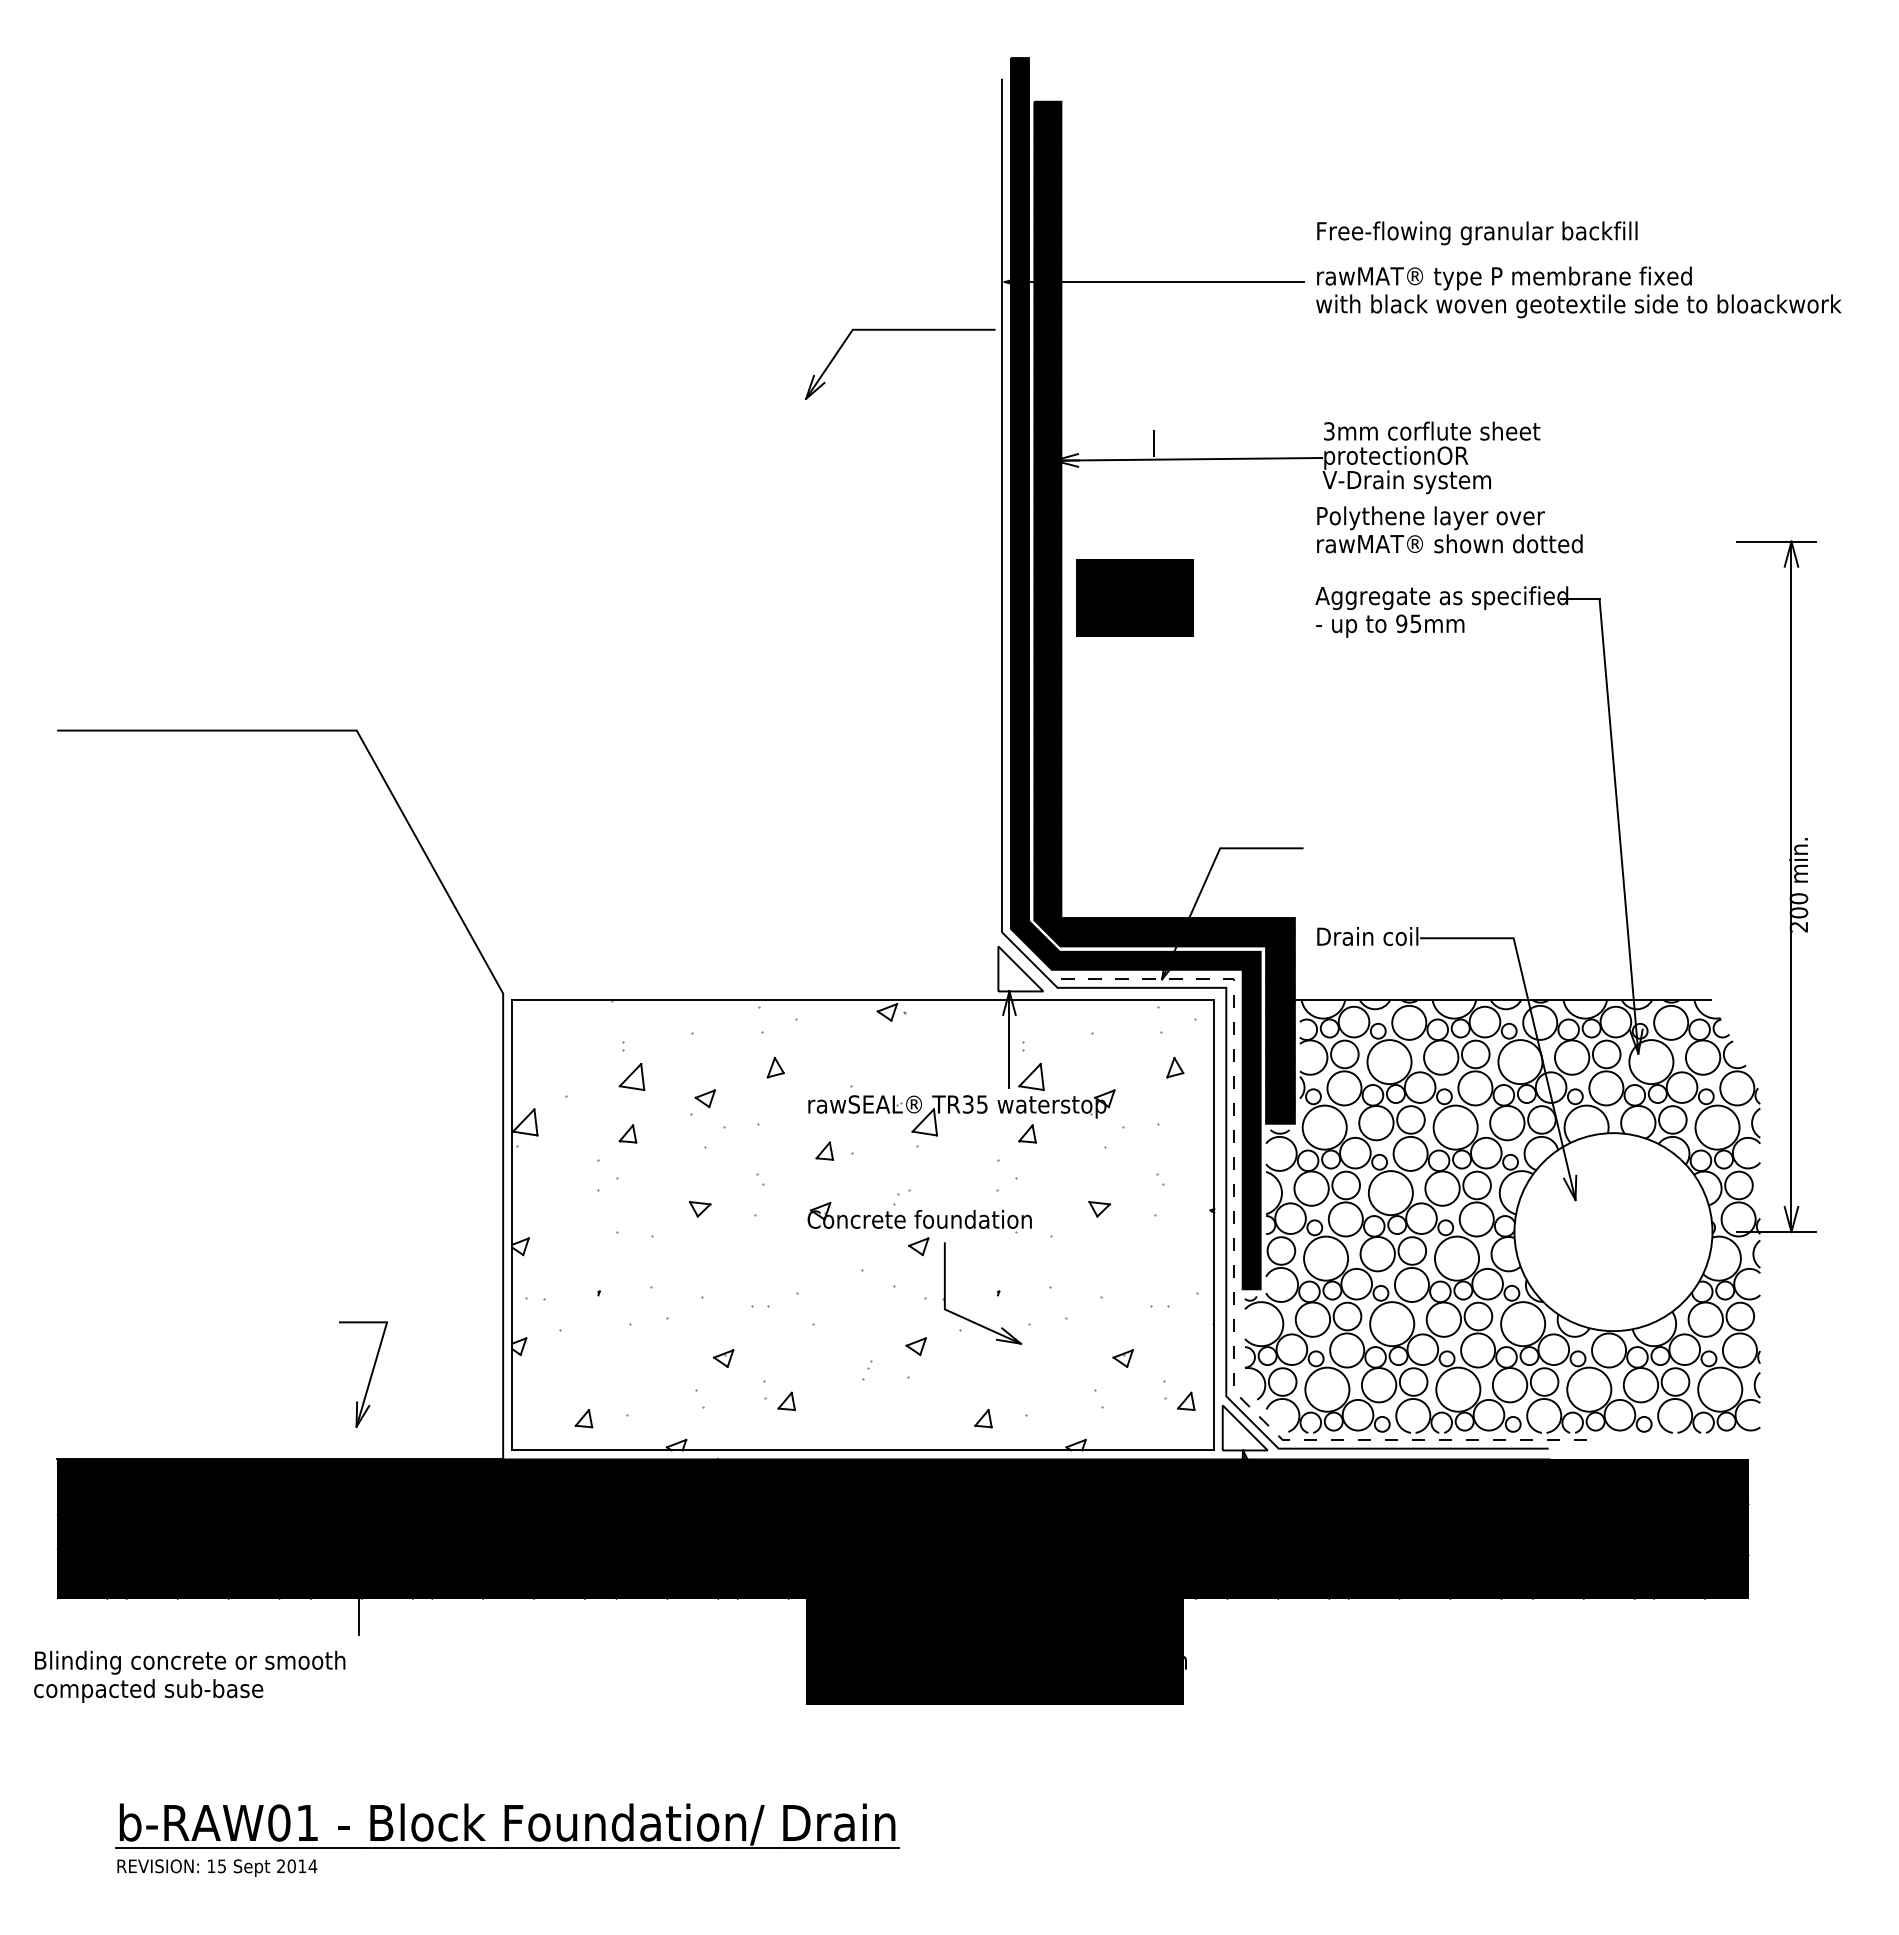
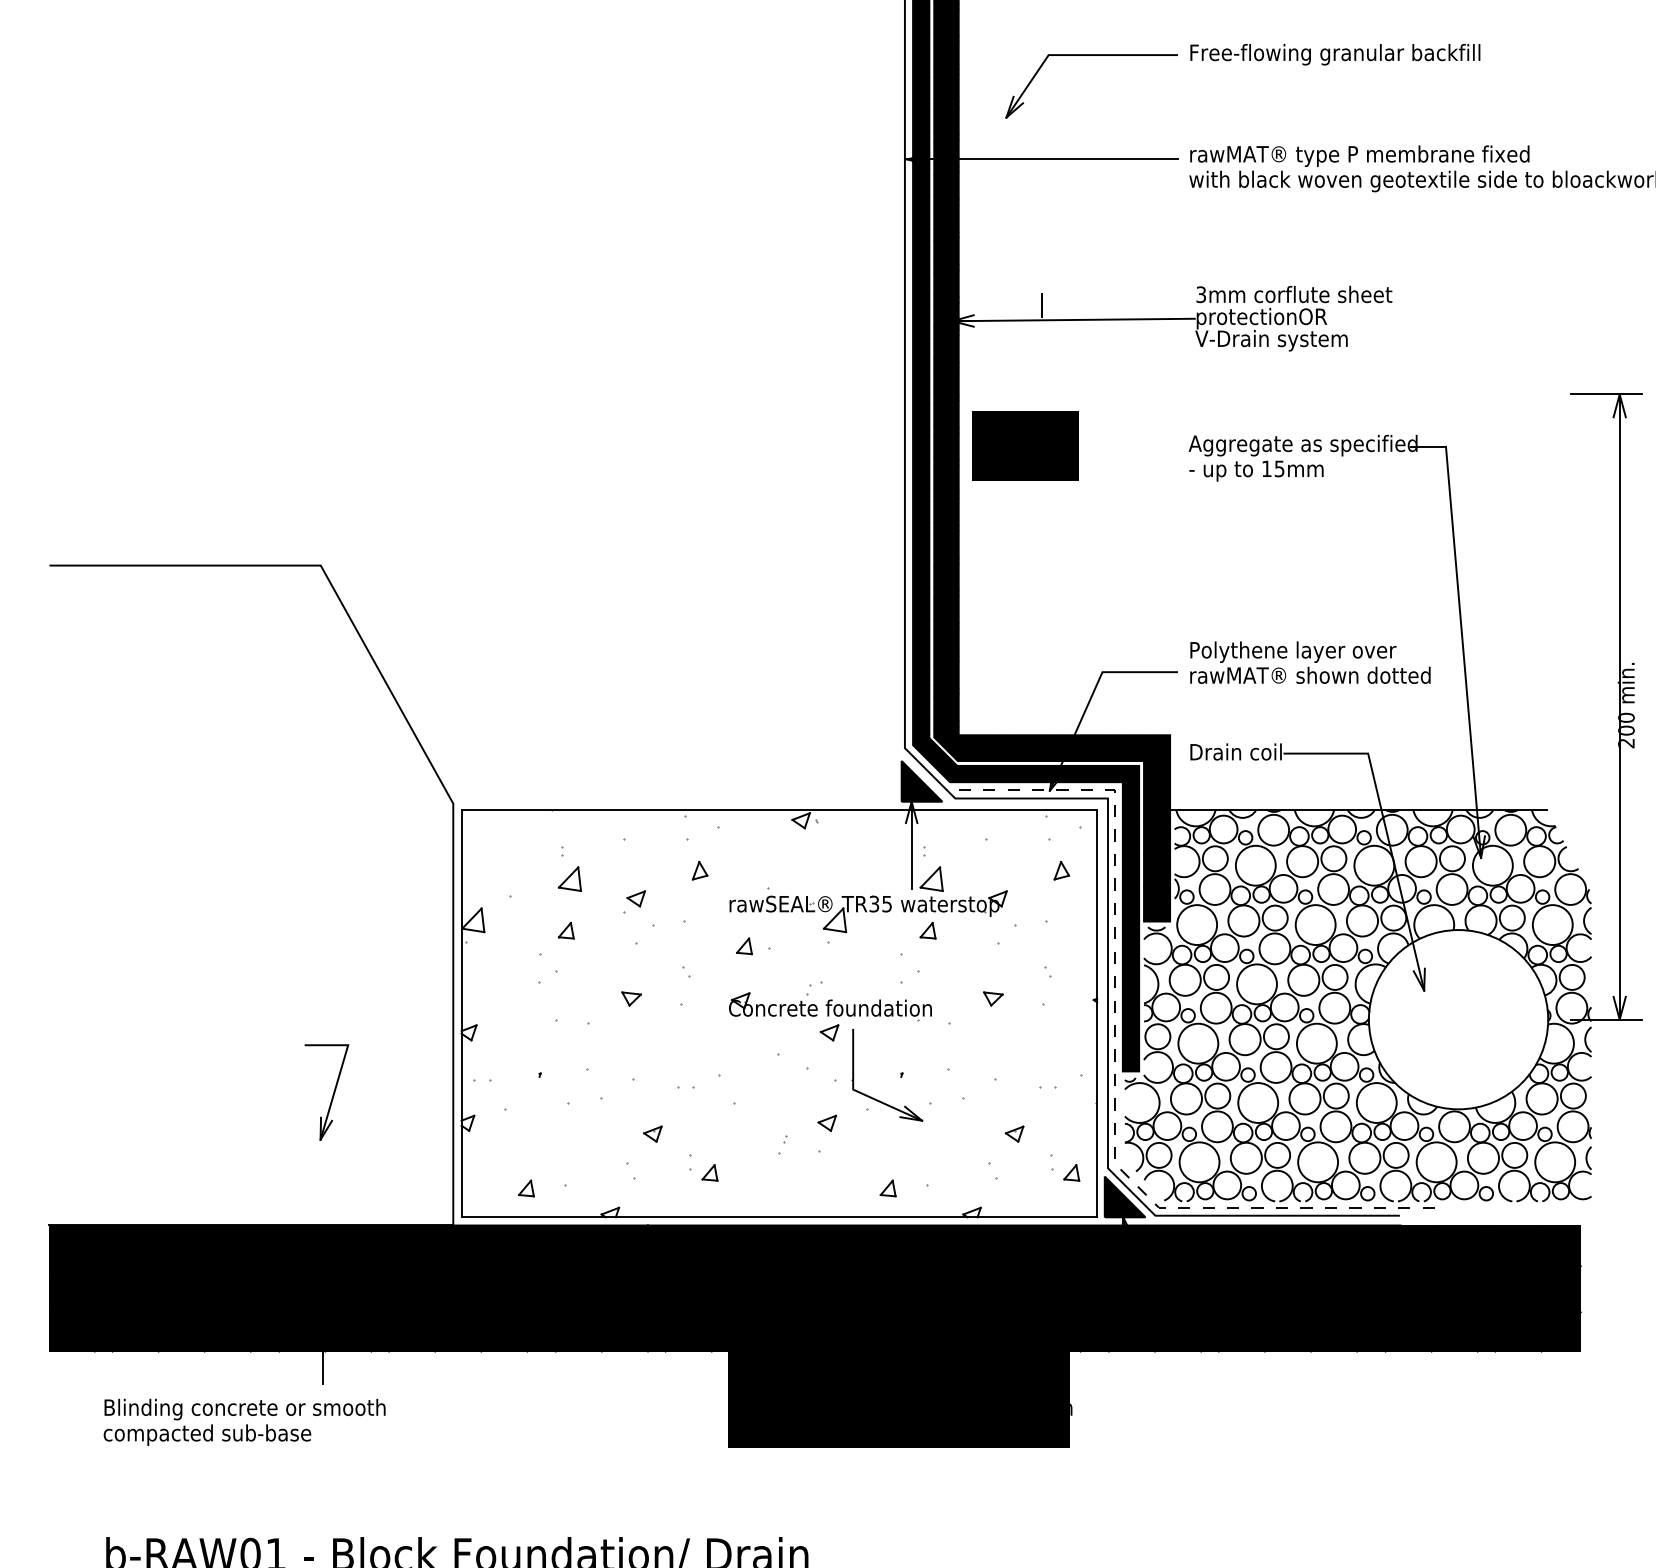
text: (1477, 233) -> (1335, 54), moved
part: (900, 330) -> (1091, 55), moved
text: (1449, 529) -> (1310, 662), moved
text: (1401, 623) -> (1266, 468), 95mm -> 15mm
fill: (1020, 968) -> (921, 780), added
part: (370, 1374) -> (333, 1092), moved
fill: (1244, 1427) -> (1124, 1196), added
text: (189, 1676) -> (244, 1422), moved

